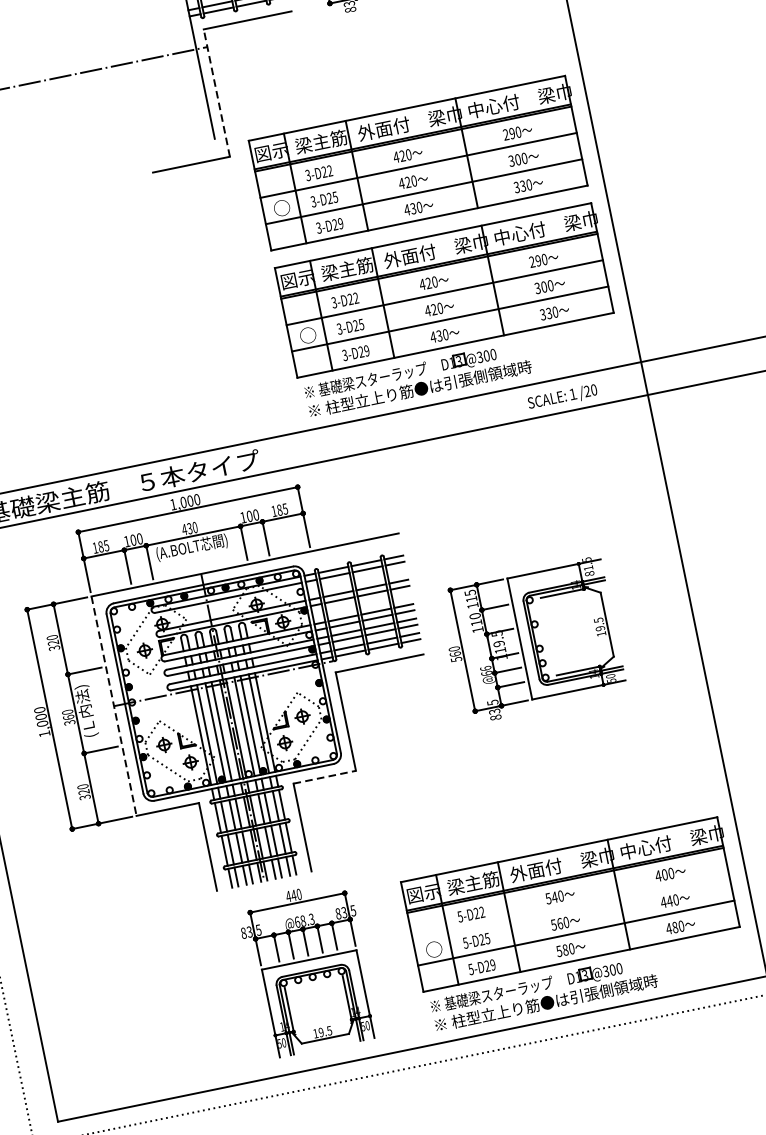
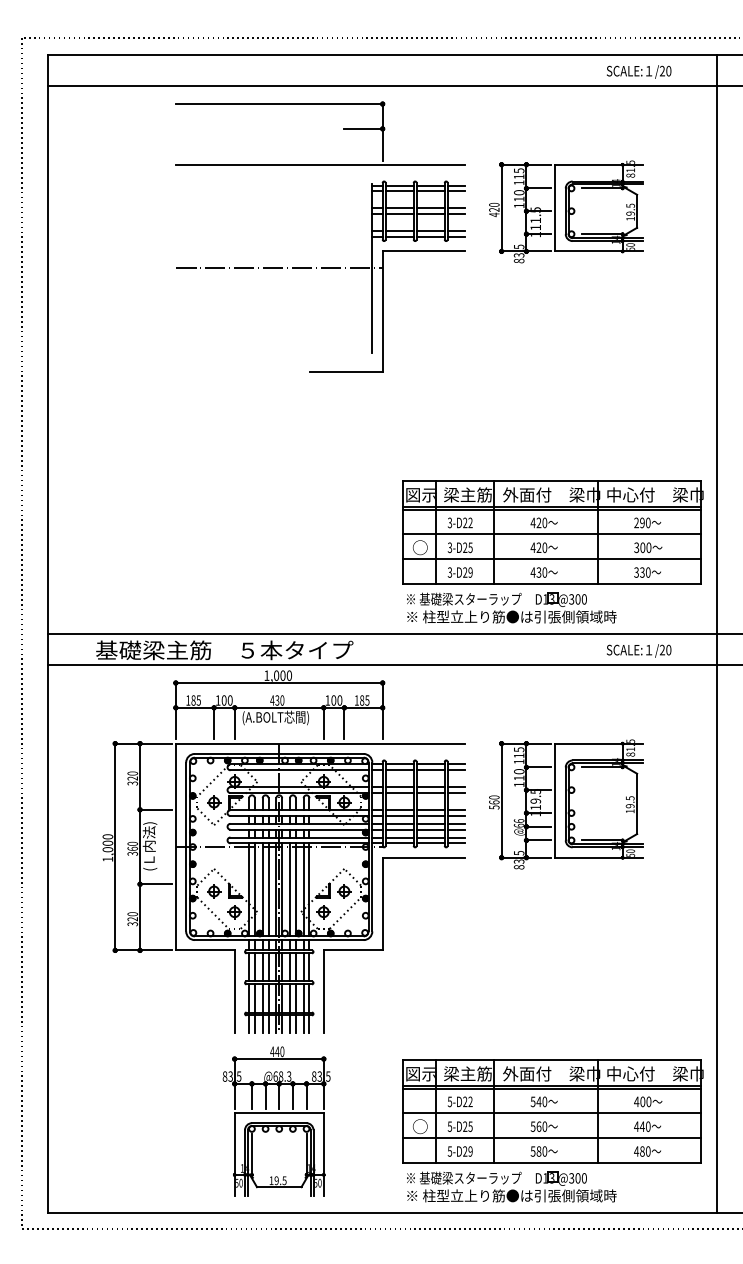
line: (216, 93) -> (382, 311), dashed -> solid
part: (418, 163) -> (552, 412), removed
part: (532, 640) -> (566, 804), moved
line: (113, 706) -> (175, 847), dashed -> solid
line: (325, 777) -> (353, 950), dashed -> solid
line: (570, 907) -> (551, 1113), added
part: (308, 969) -> (276, 1121), moved

